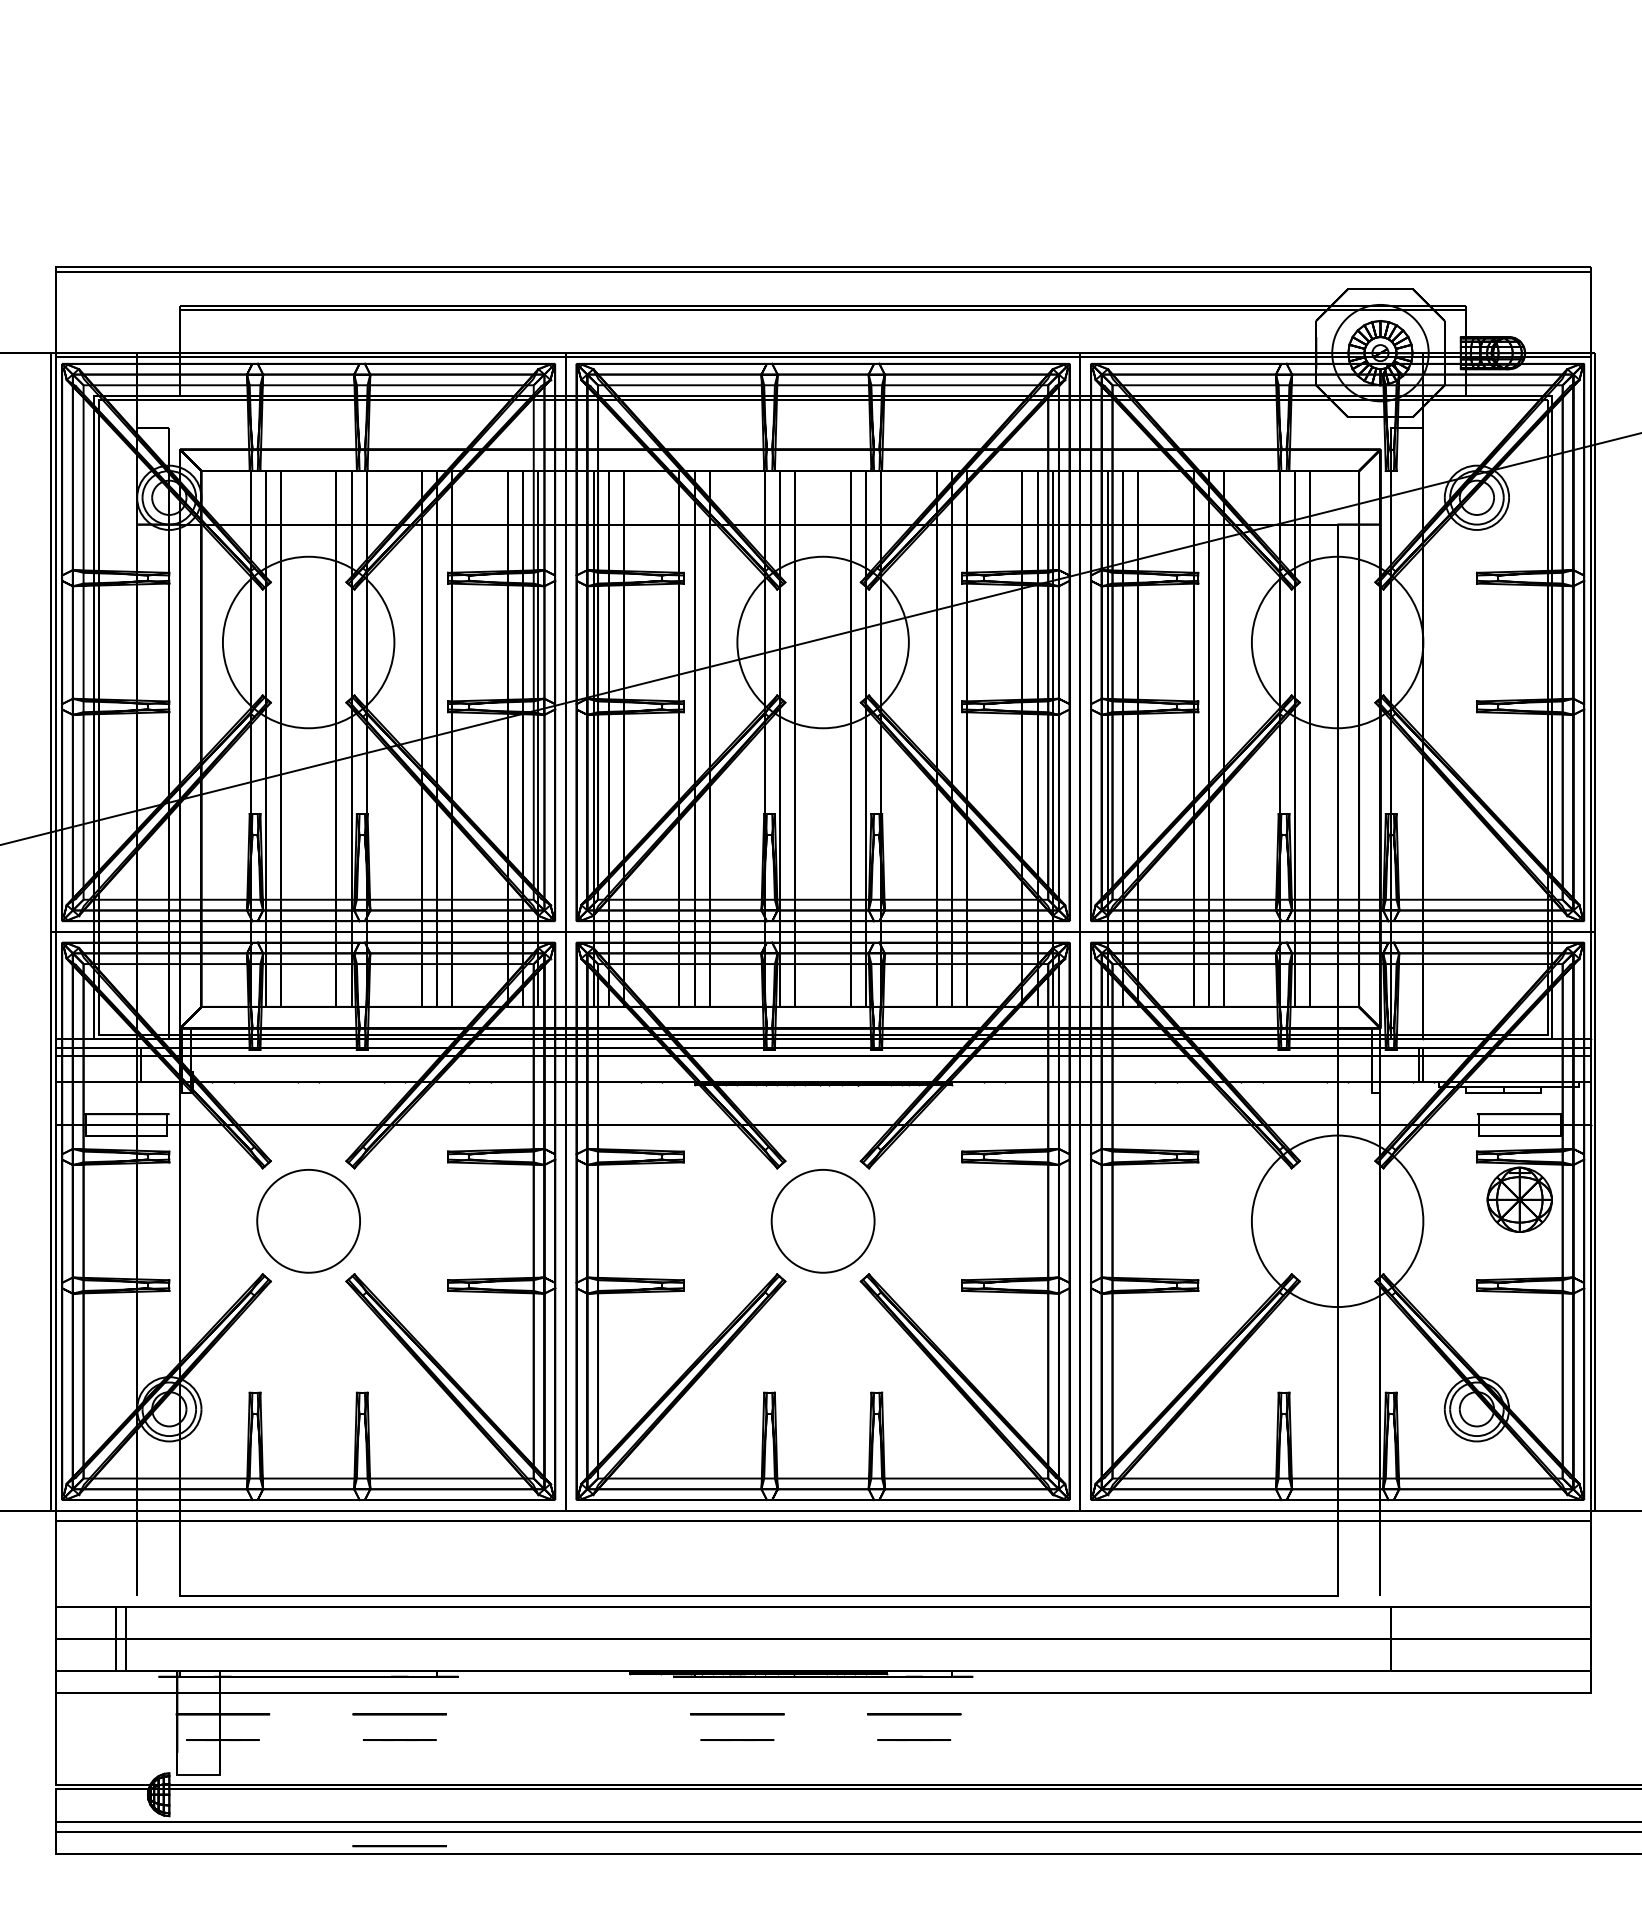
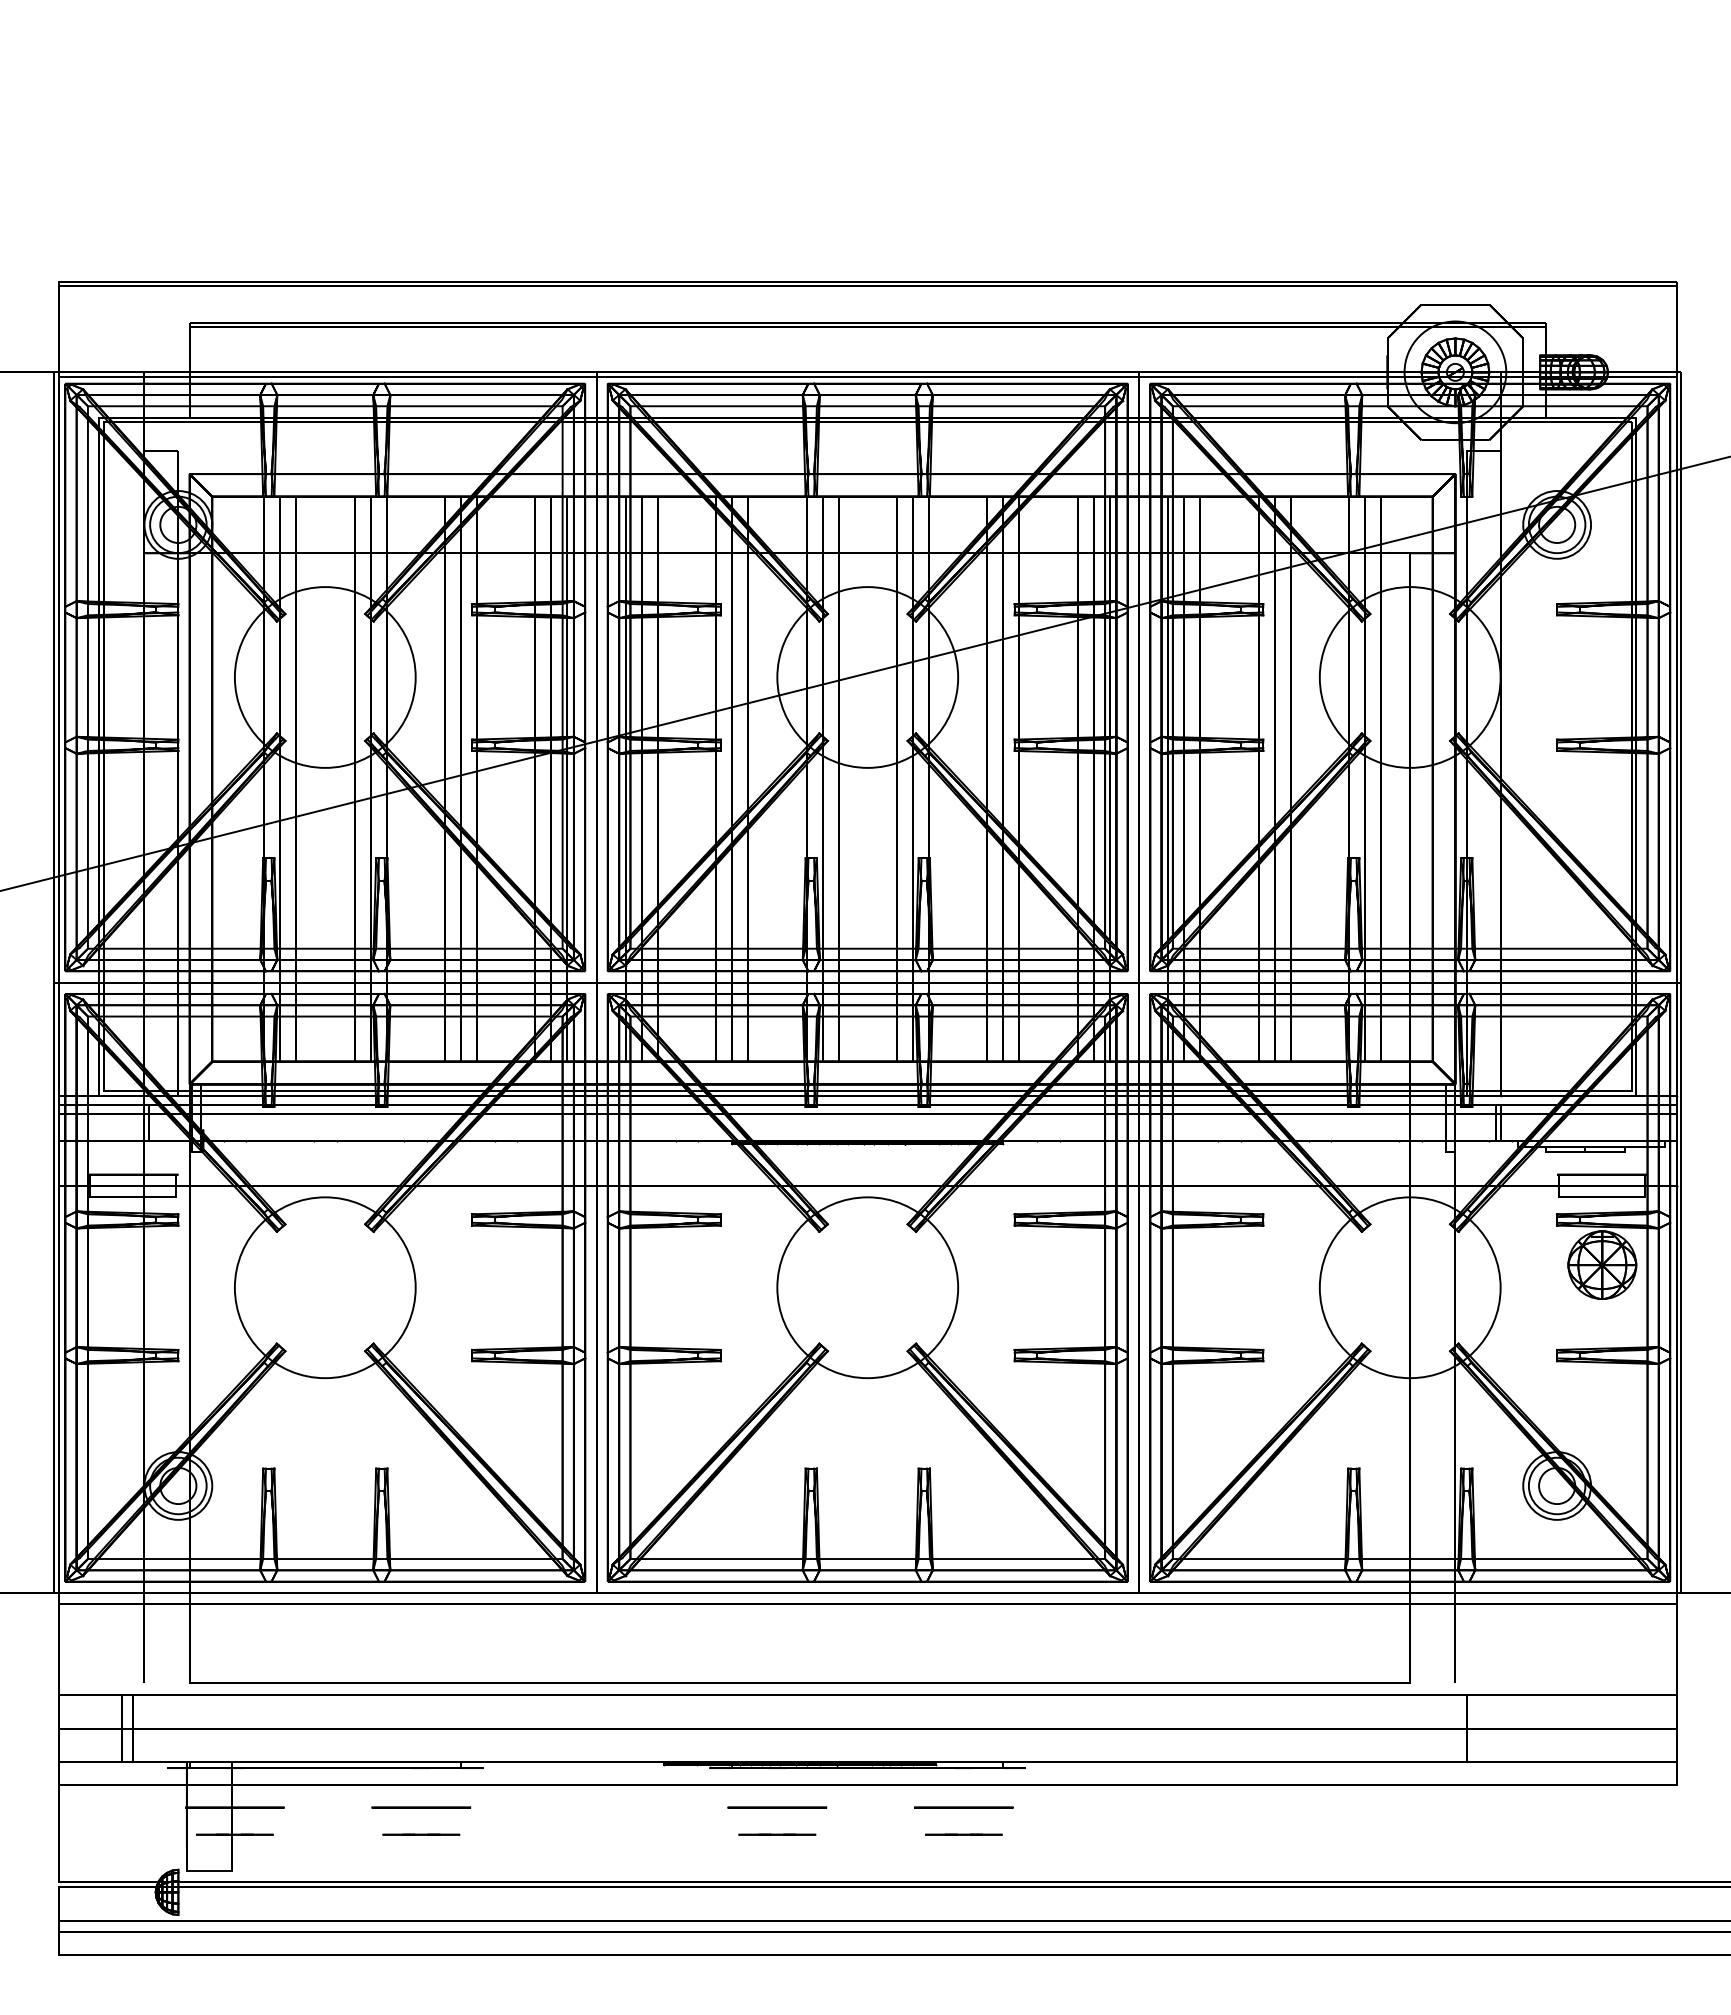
circle: (307, 1221) -> (324, 1287), size x1.67
circle: (822, 1221) -> (867, 1287), size x1.67
circle: (399, 1846) -> (421, 1946), removed

